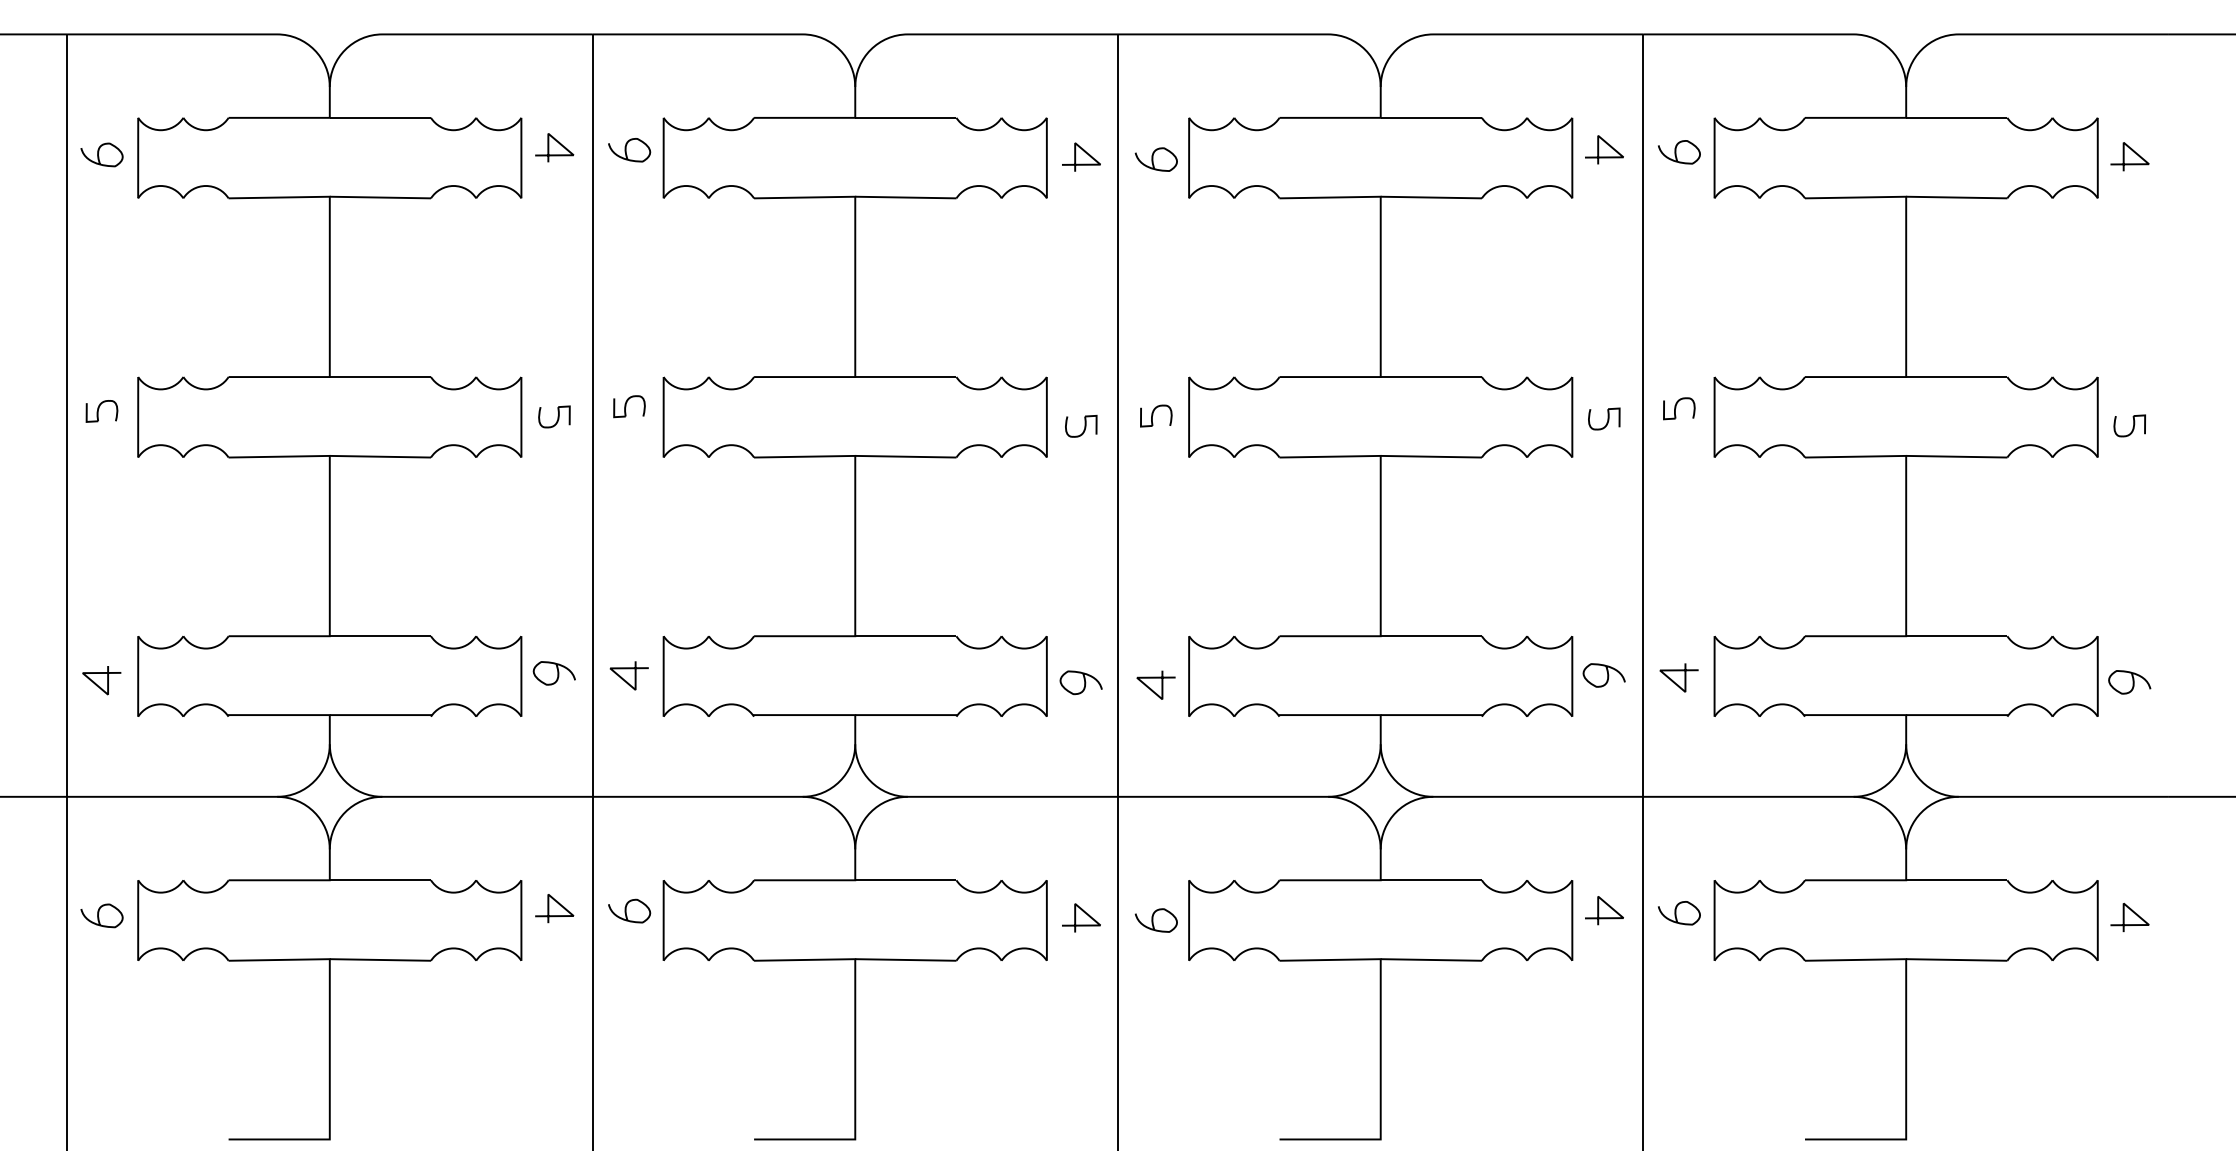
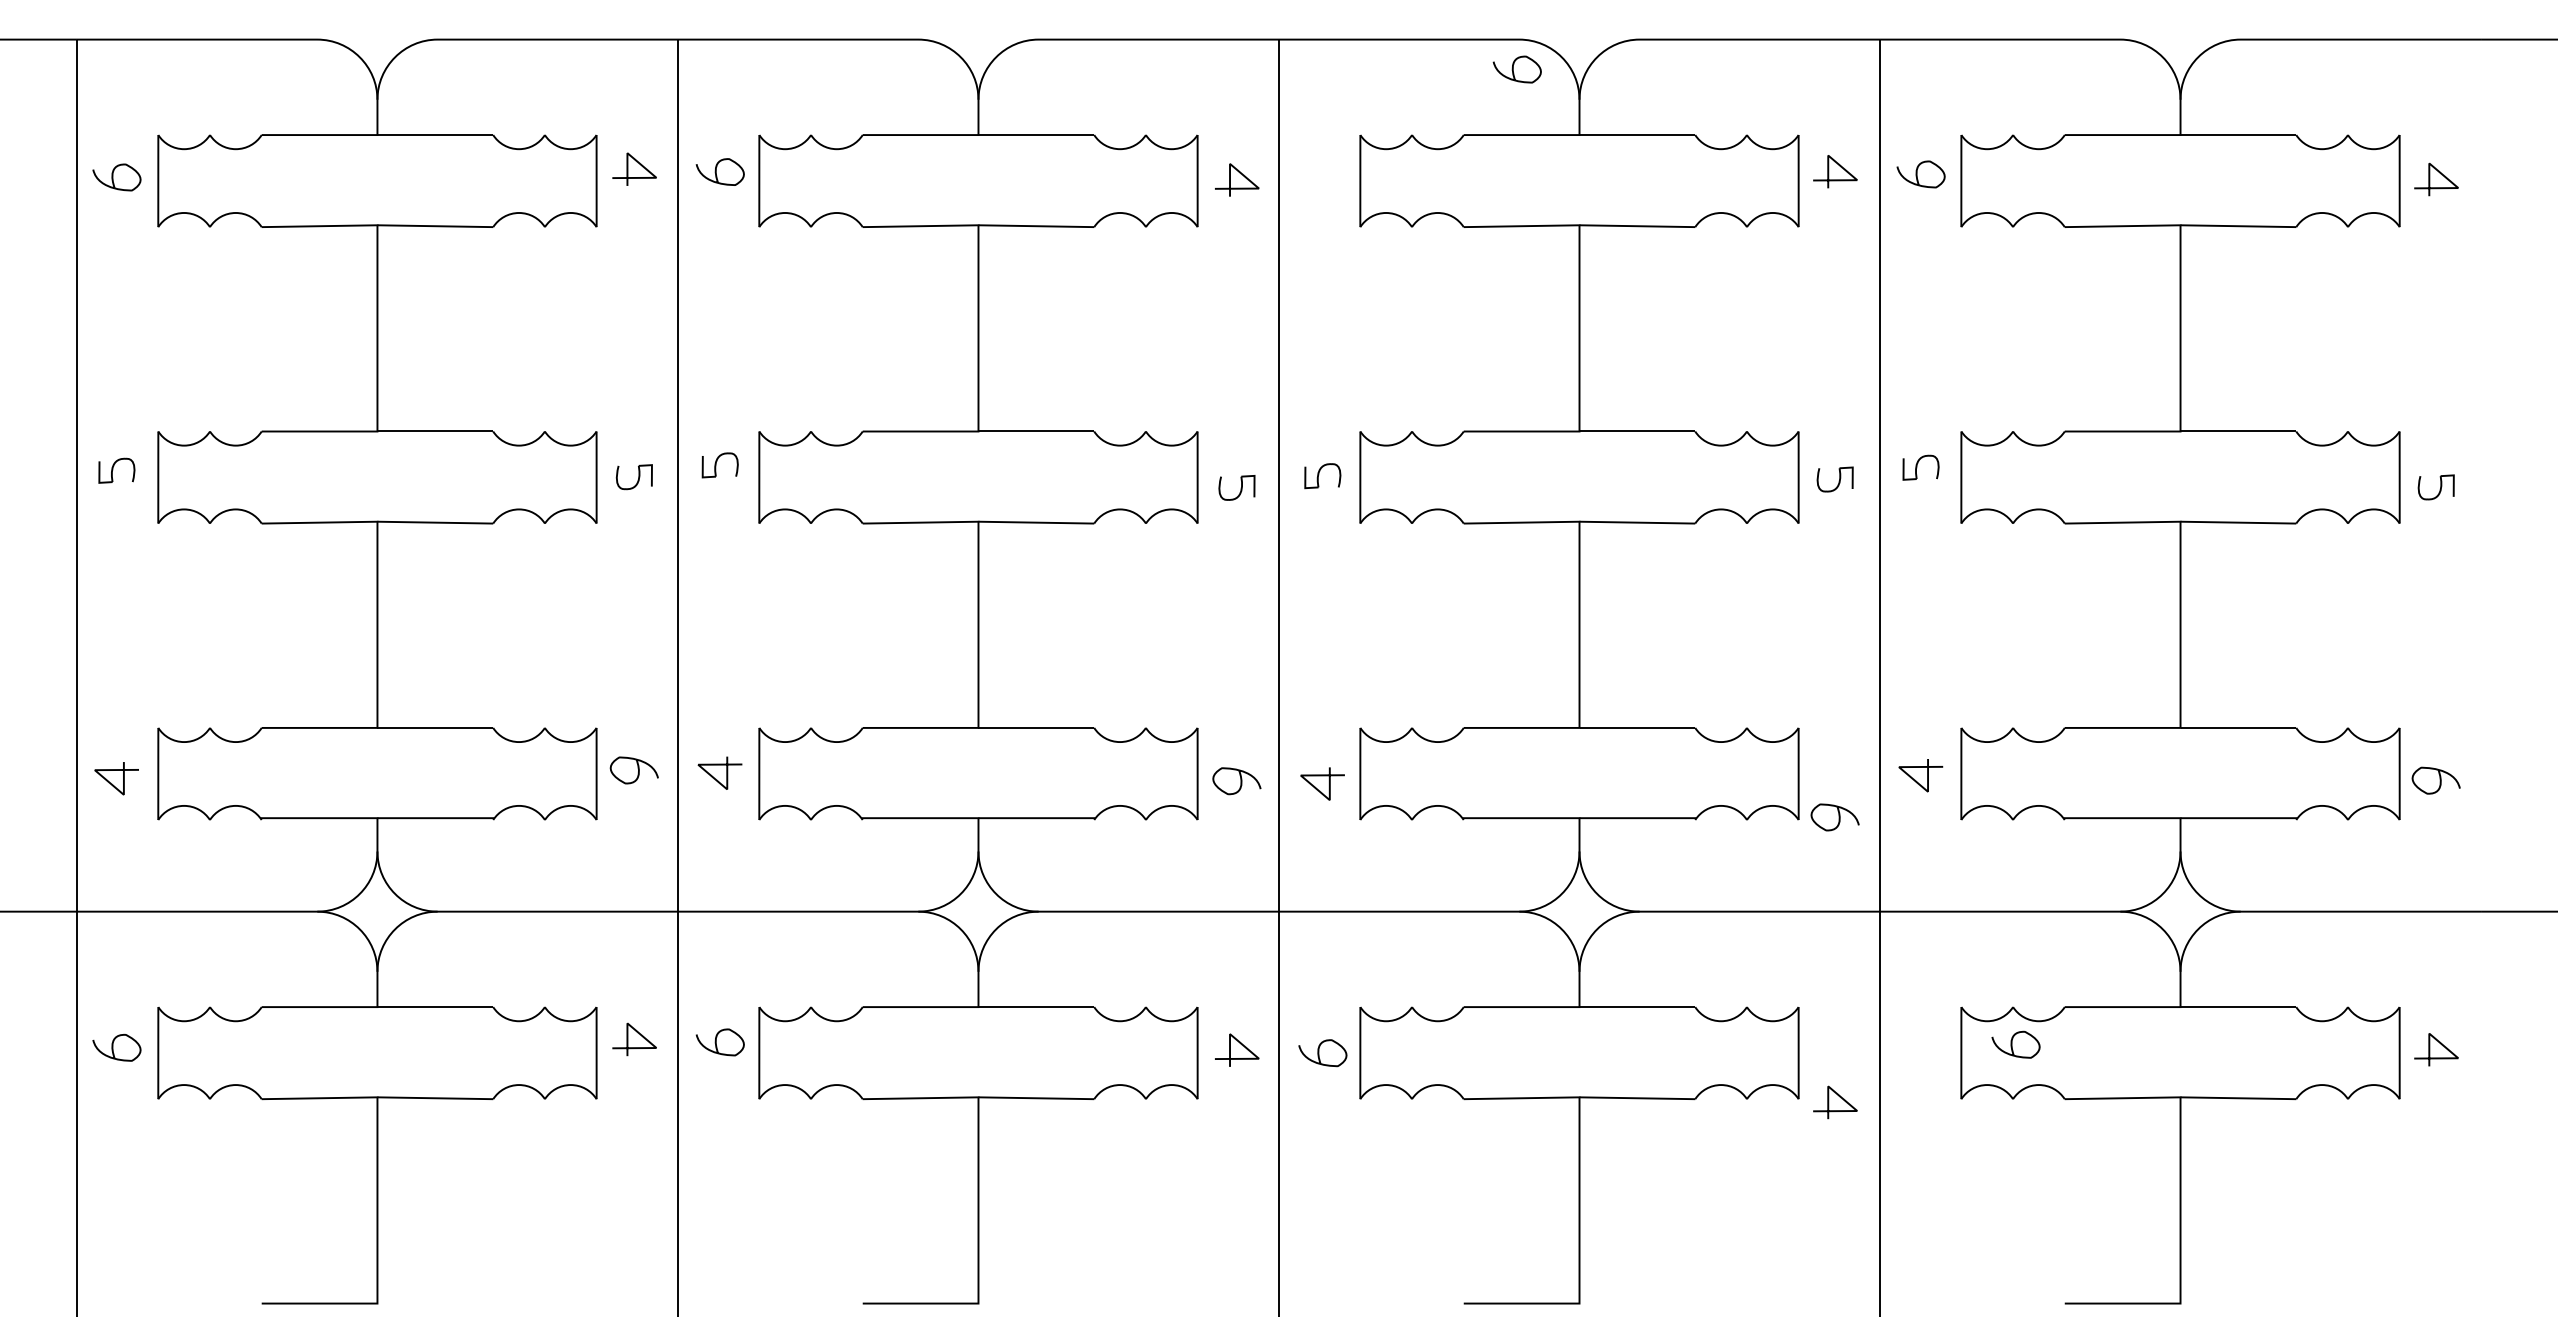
curve: (1153, 159) -> (1514, 69), moved
curve: (1607, 675) -> (1838, 817), moved
curve: (1599, 910) -> (1829, 1102), moved
curve: (1676, 913) -> (2012, 1045), moved

